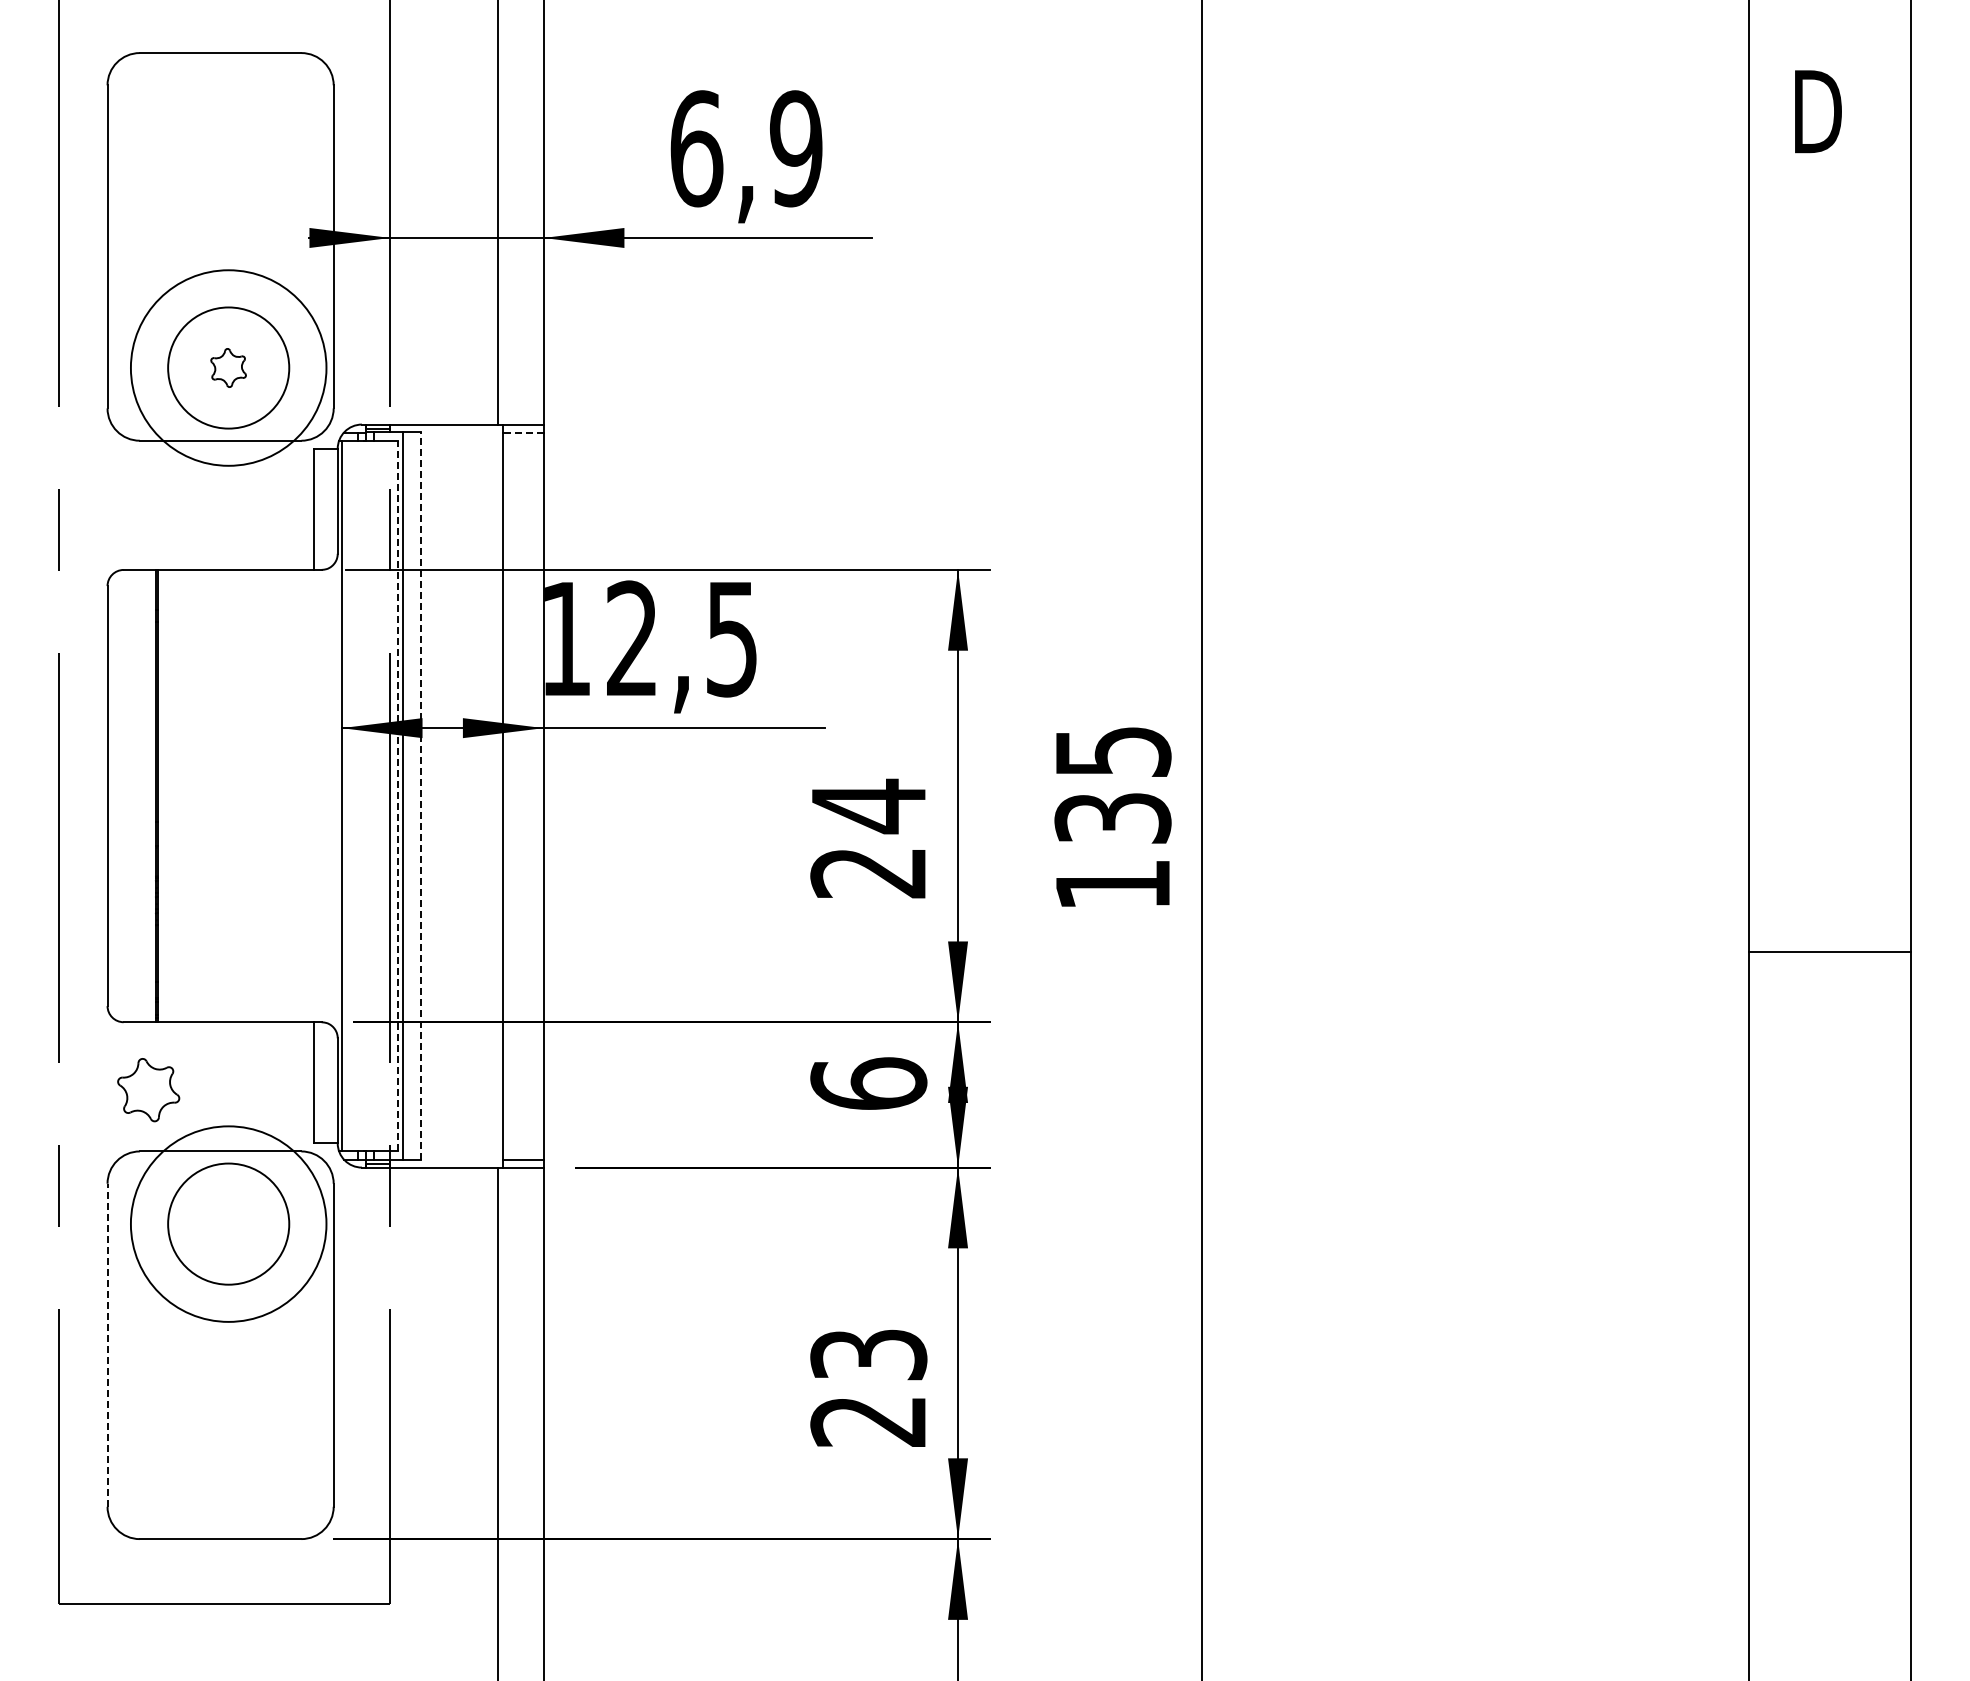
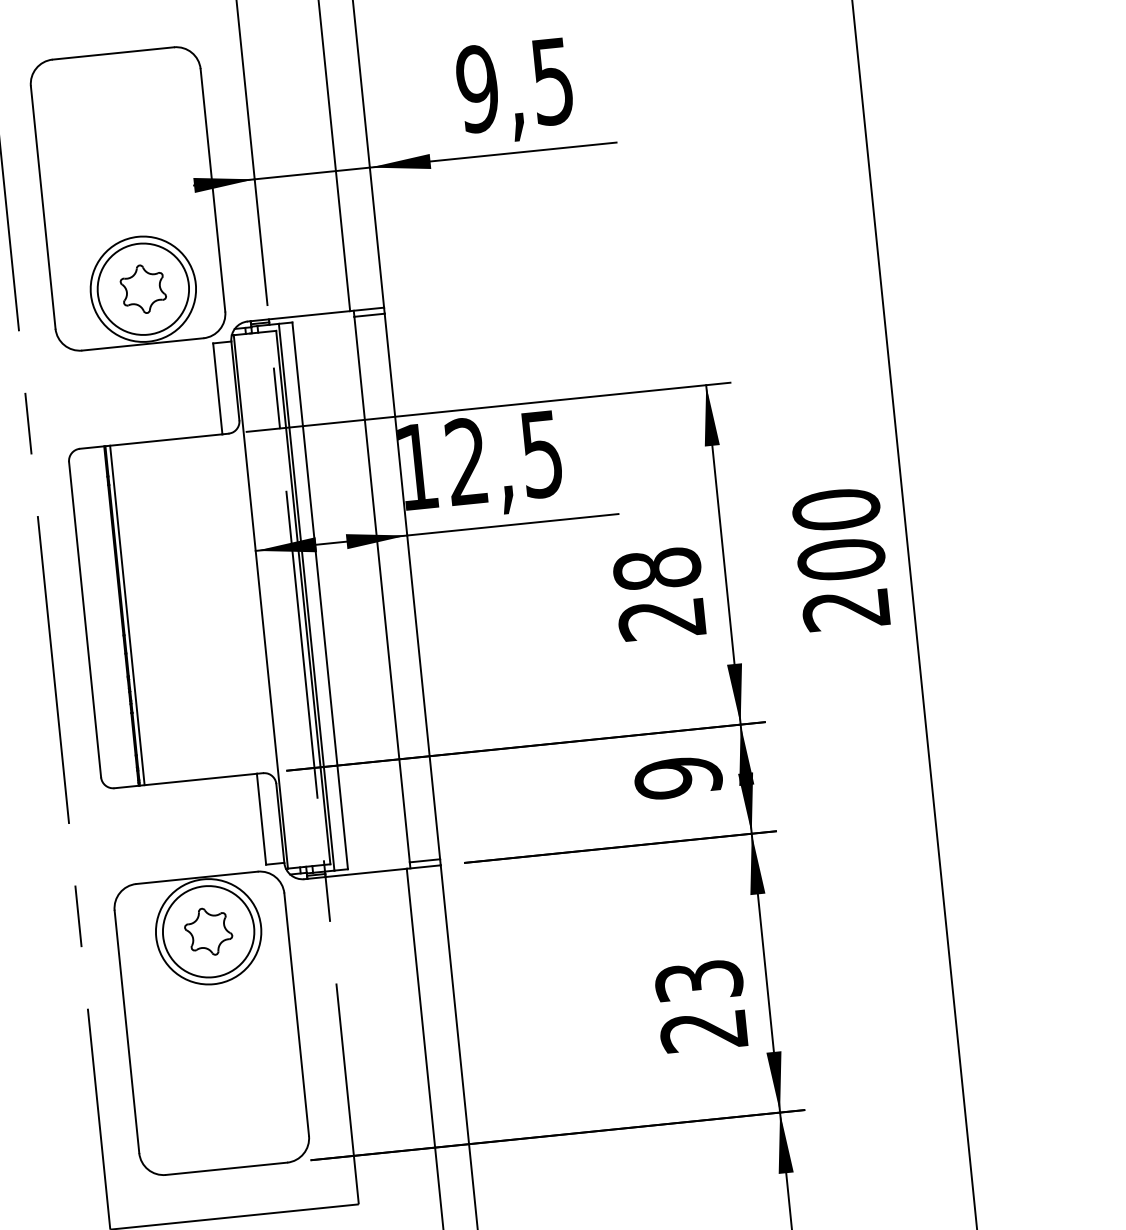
text: (746, 148) -> (515, 85), 6,9 -> 9,5
circle: (228, 367) -> (143, 288), size x0.71
part: (228, 367) -> (143, 288), size x1.67
line: (522, 432) -> (368, 315), dashed -> solid
line: (163, 795) -> (127, 615), added
line: (398, 795) -> (303, 597), dashed -> solid
line: (420, 795) -> (319, 595), dashed -> solid
text: (868, 806) -> (657, 569), 24 -> 28
text: (1112, 817) -> (840, 559), 135 -> 200
text: (868, 1083) -> (678, 777), 6 -> 9
part: (148, 1090) -> (208, 932), moved
circle: (228, 1223) -> (208, 931), size x0.71
line: (107, 1345) -> (126, 1032), dashed -> solid

